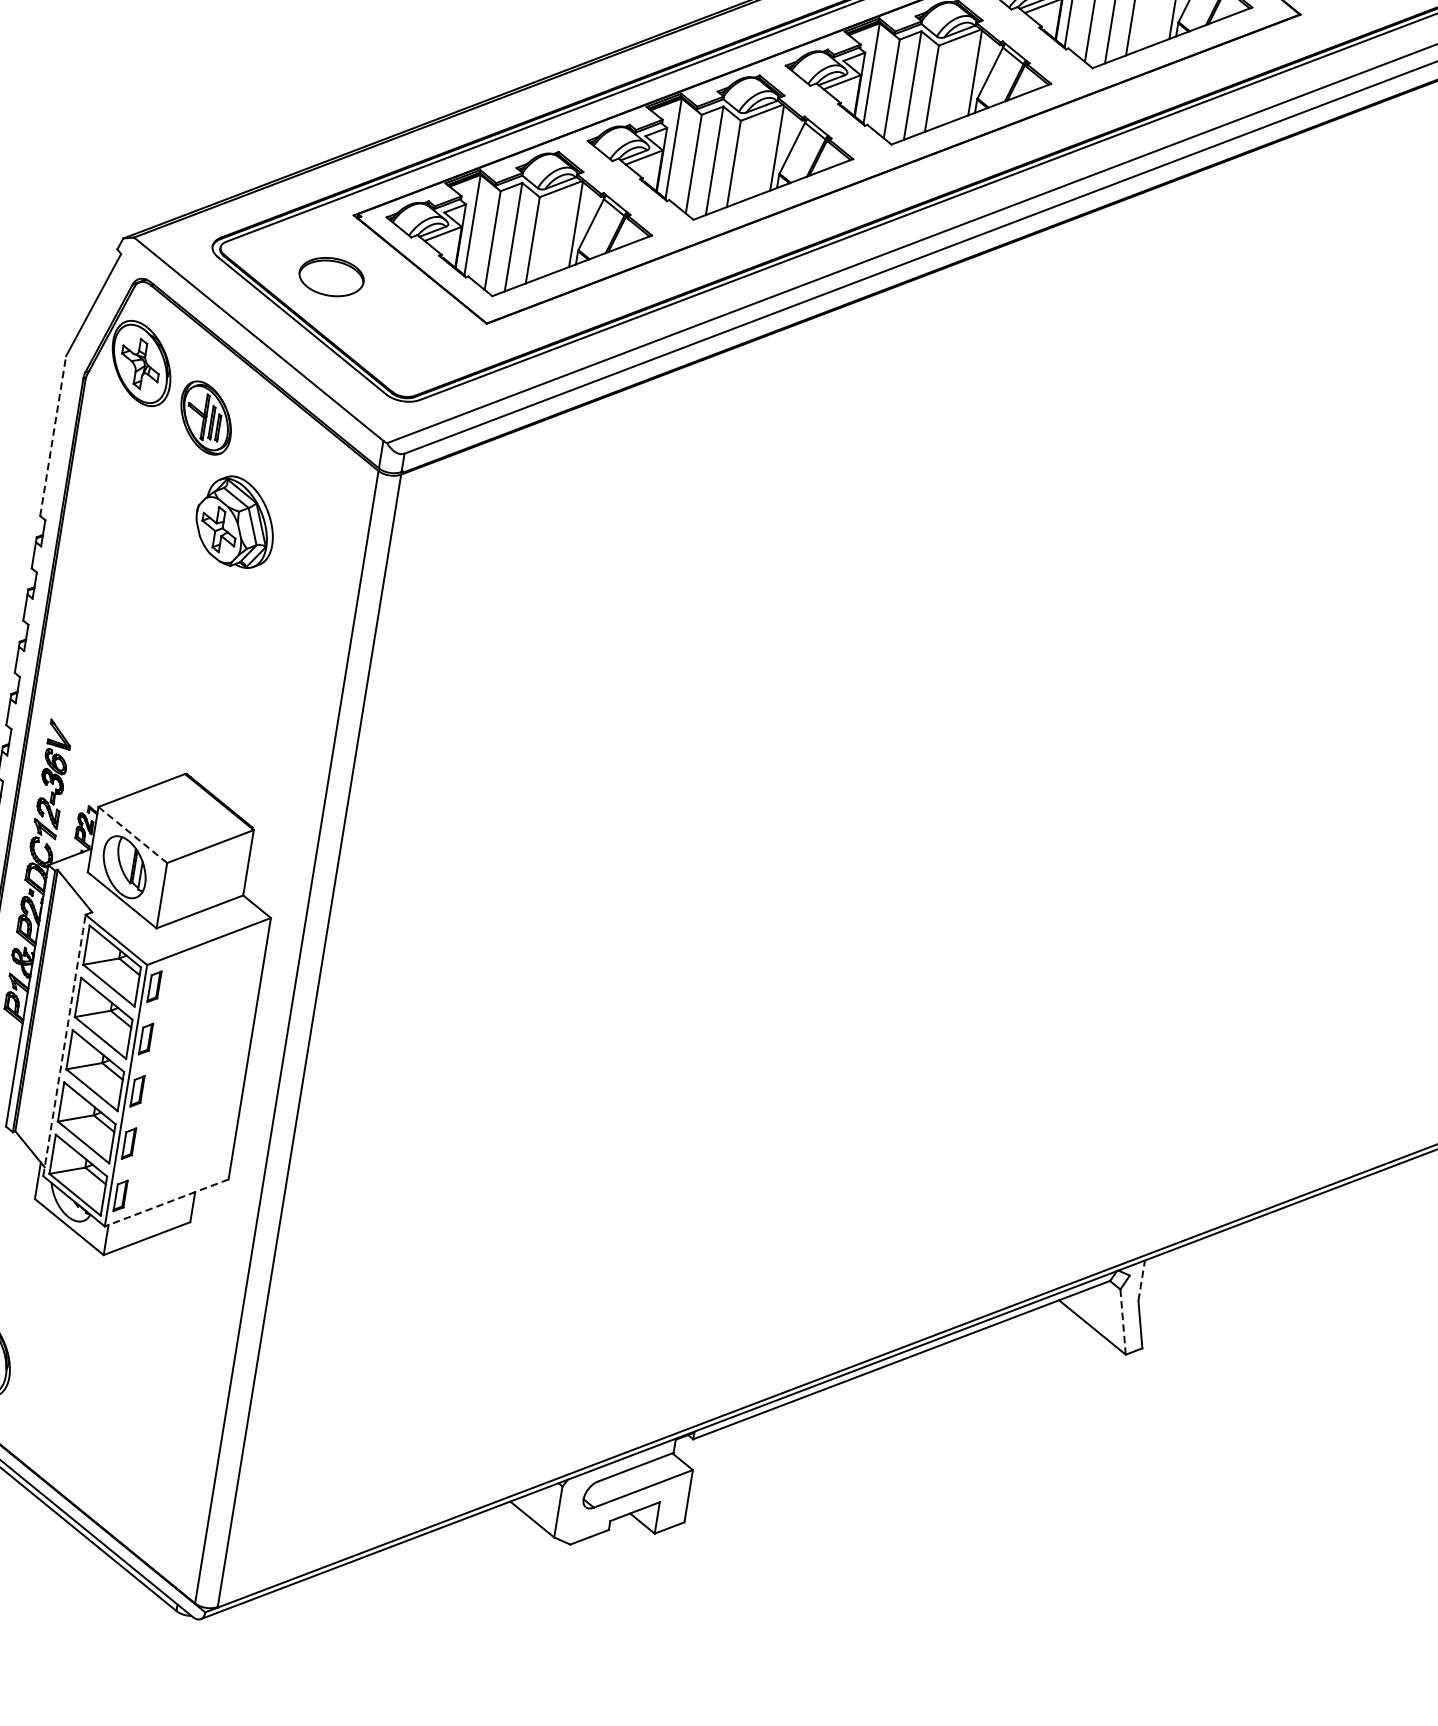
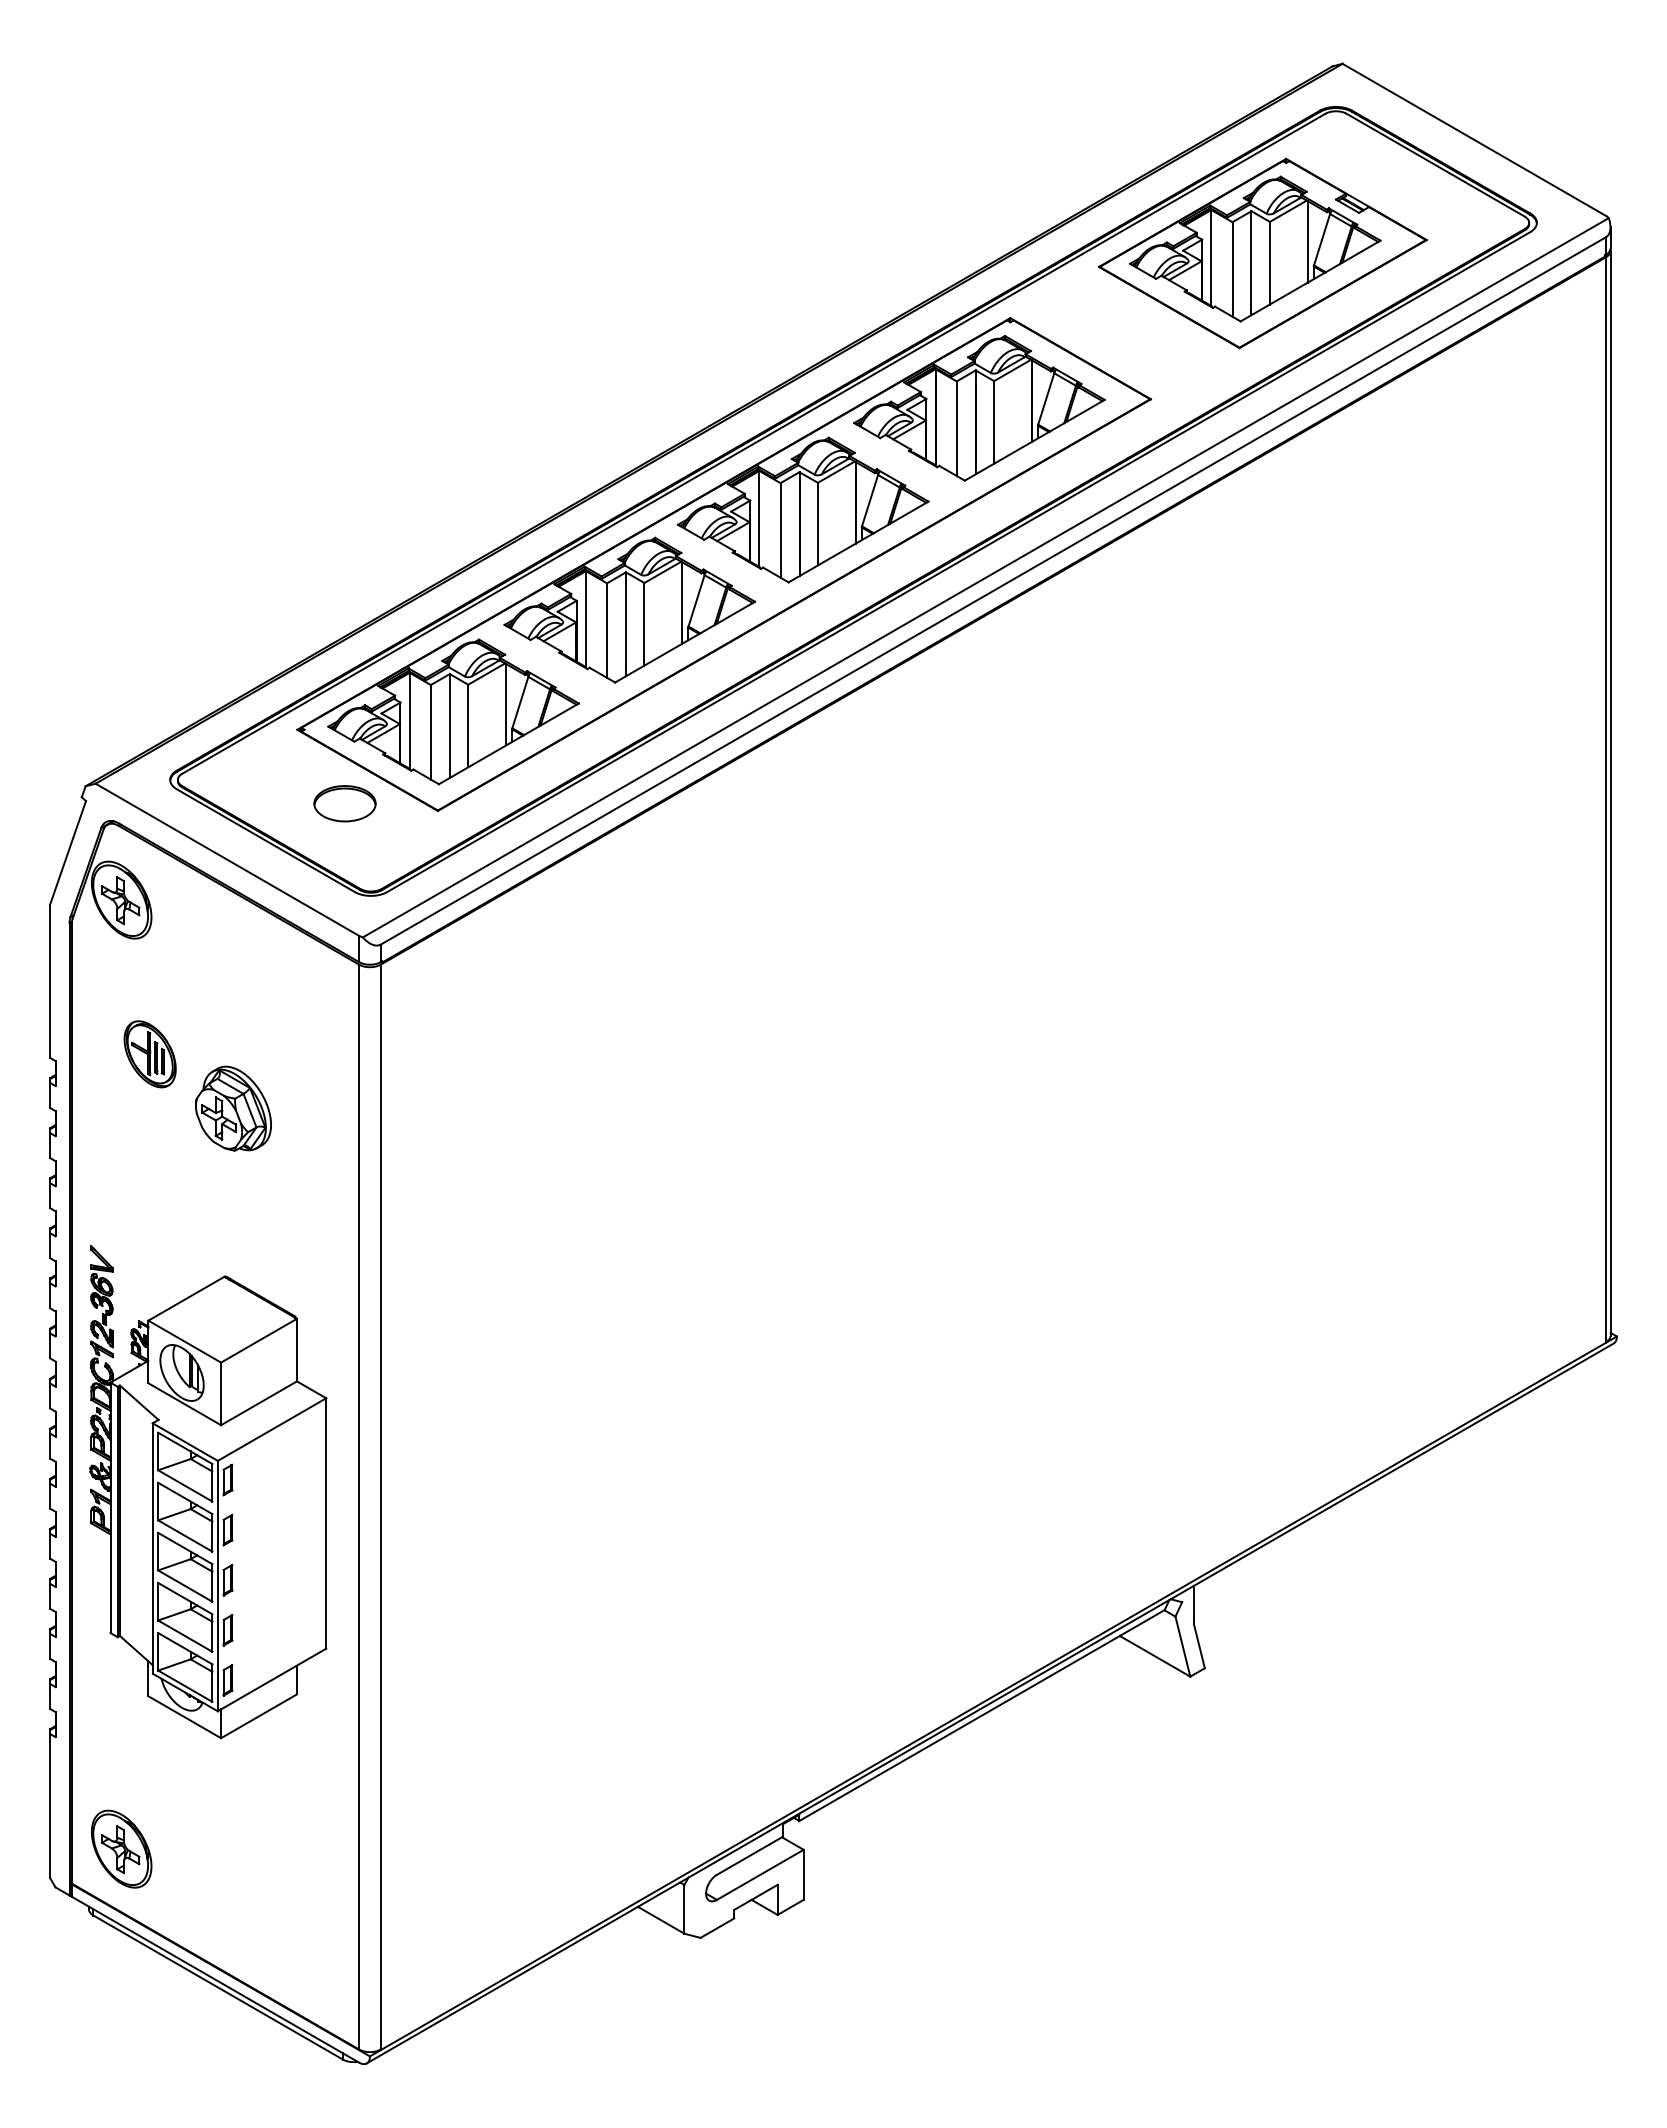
part: (331, 276) -> (344, 803), moved
part: (205, 418) -> (149, 1054), moved
line: (53, 436) -> (50, 981), dashed -> solid
part: (235, 521) -> (233, 1108), moved
line: (132, 834) -> (184, 1341), dashed -> solid
line: (64, 1045) -> (152, 1548), dashed -> solid
line: (167, 1202) -> (272, 1679), dashed -> solid
line: (1142, 1280) -> (1194, 1604), dashed -> solid
line: (1122, 1321) -> (1182, 1646), dashed -> solid

